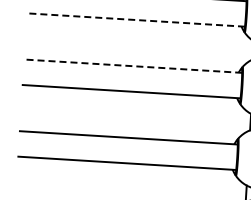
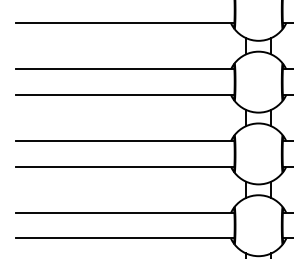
line: (135, 20) -> (124, 23), dashed -> solid
line: (132, 66) -> (124, 69), dashed -> solid

